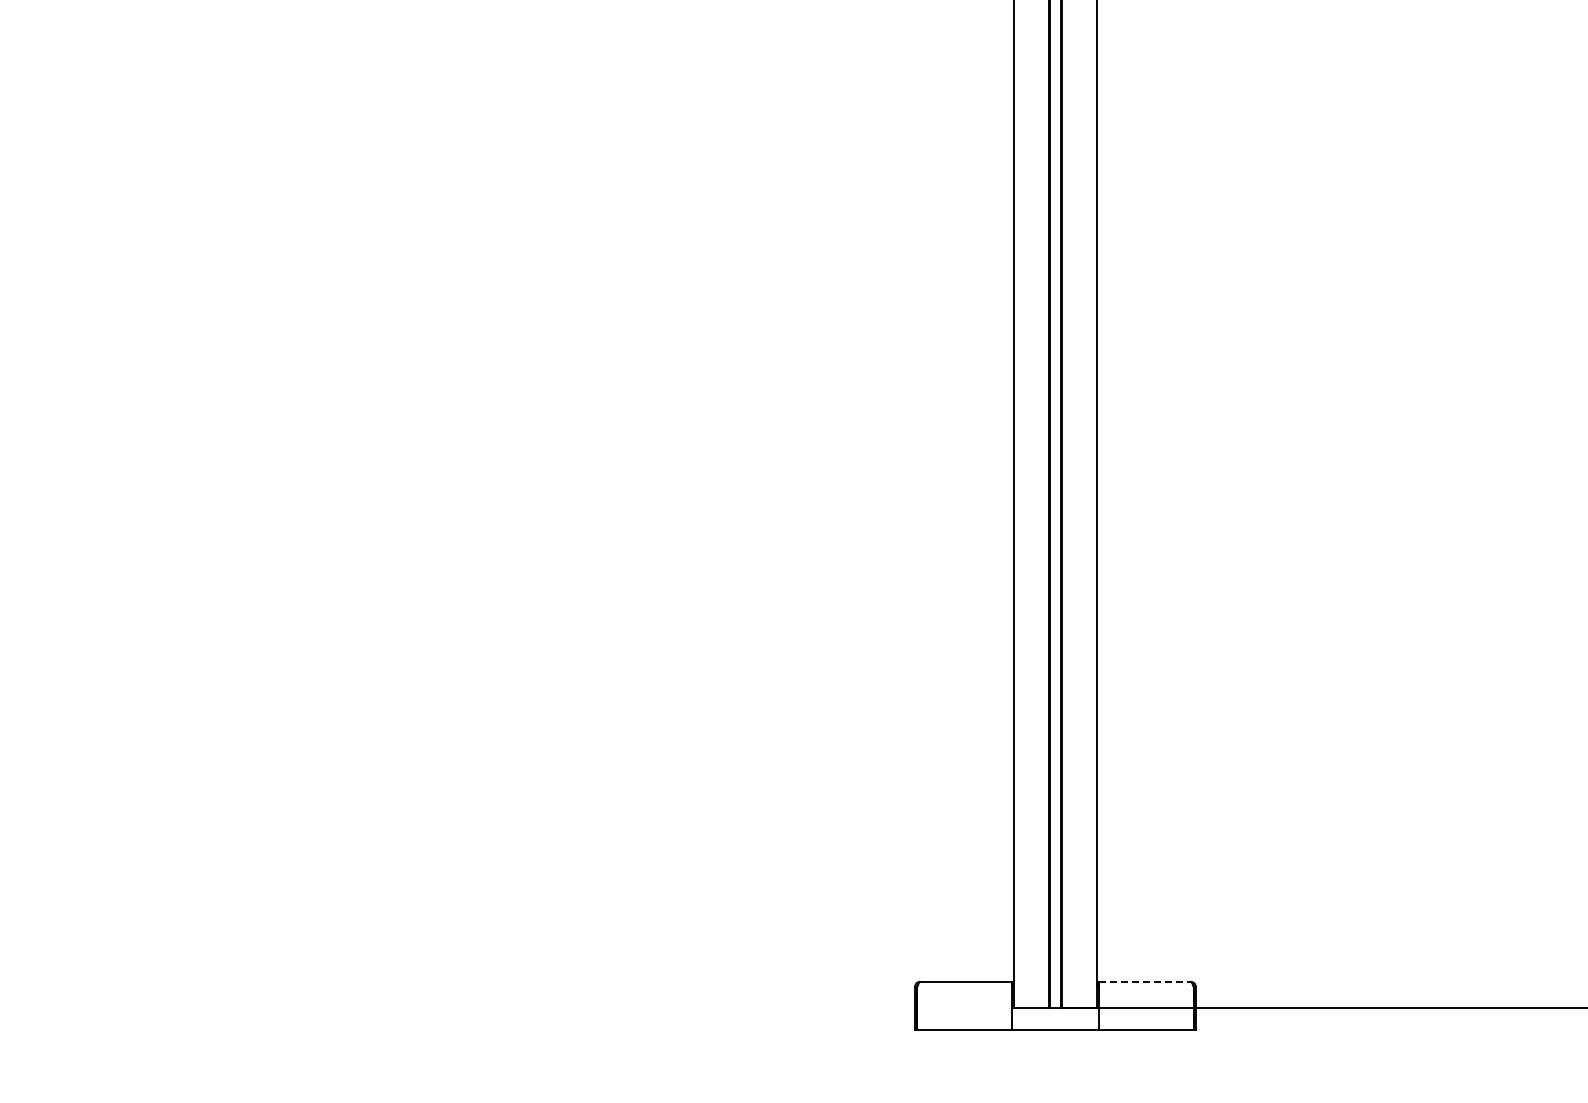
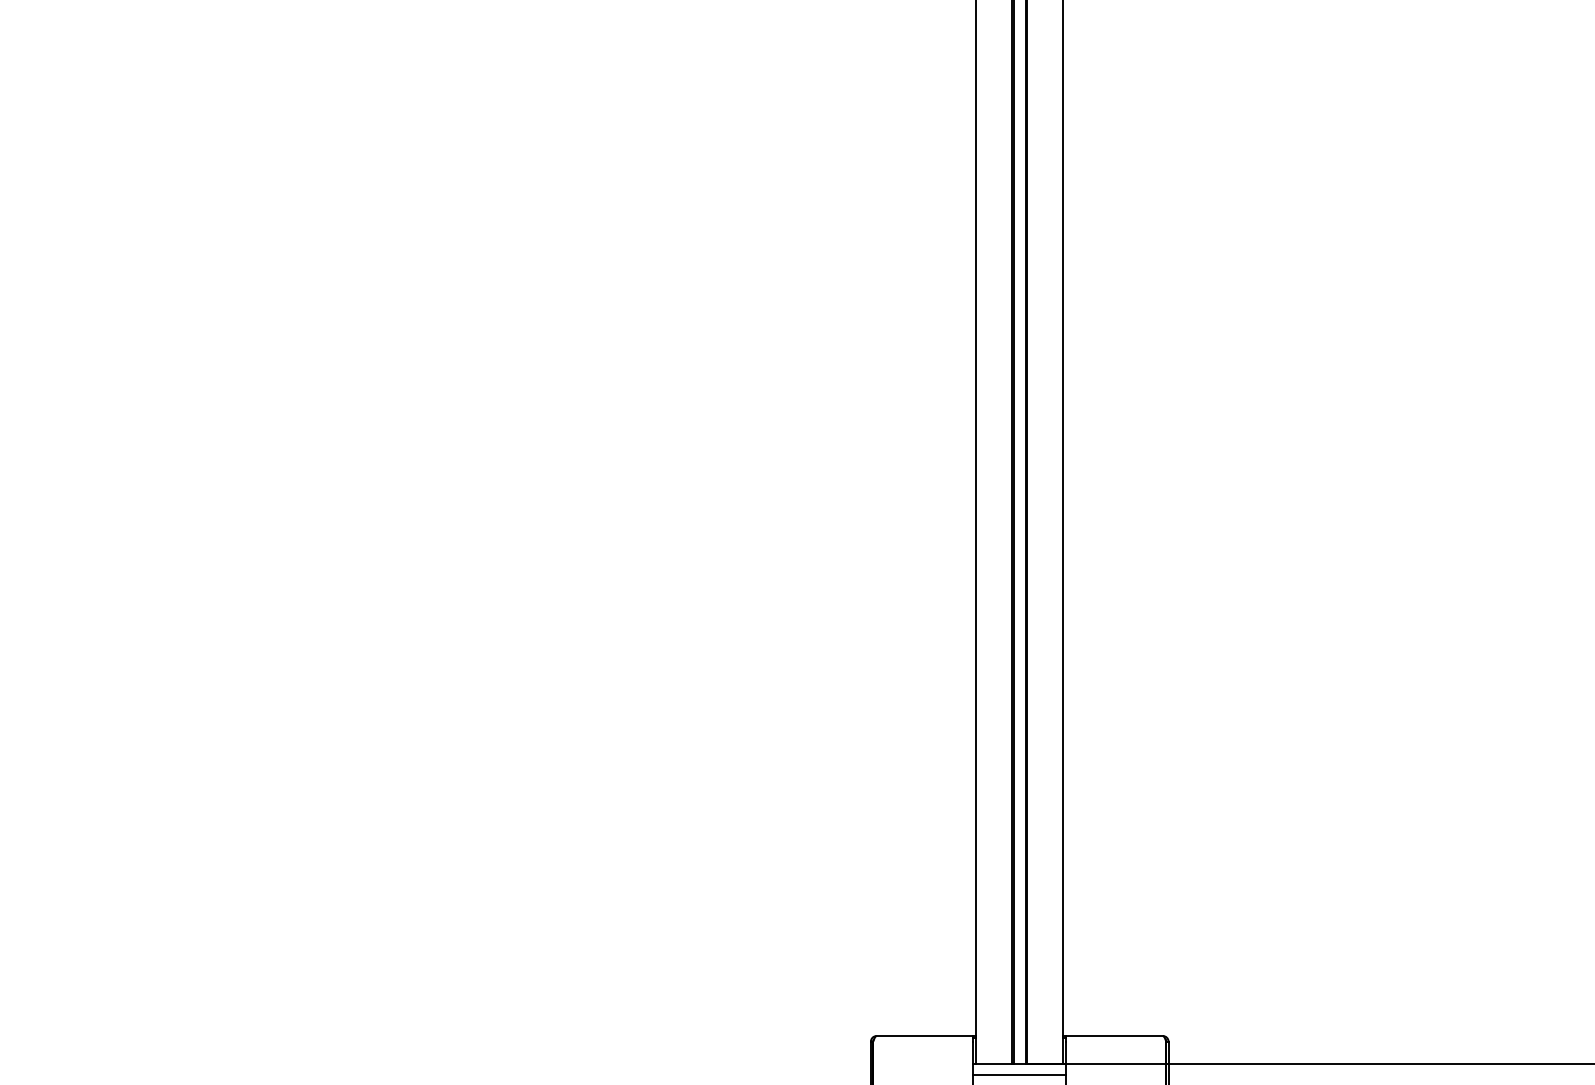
line: (1144, 981) -> (1114, 1035), dashed -> solid
line: (1055, 1018) -> (1019, 1075), added

